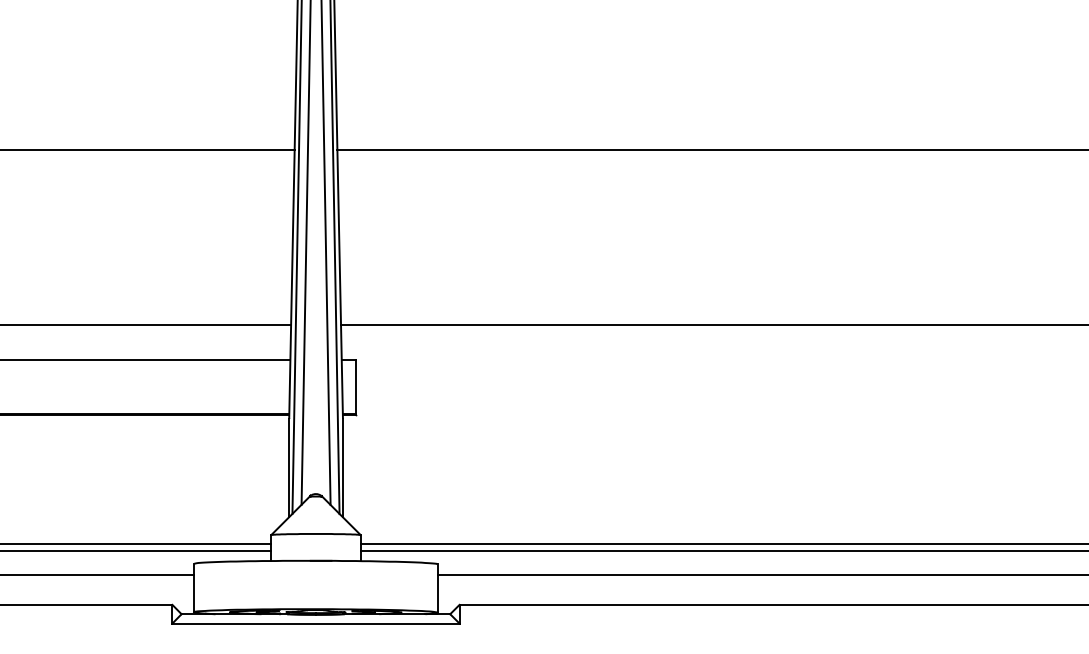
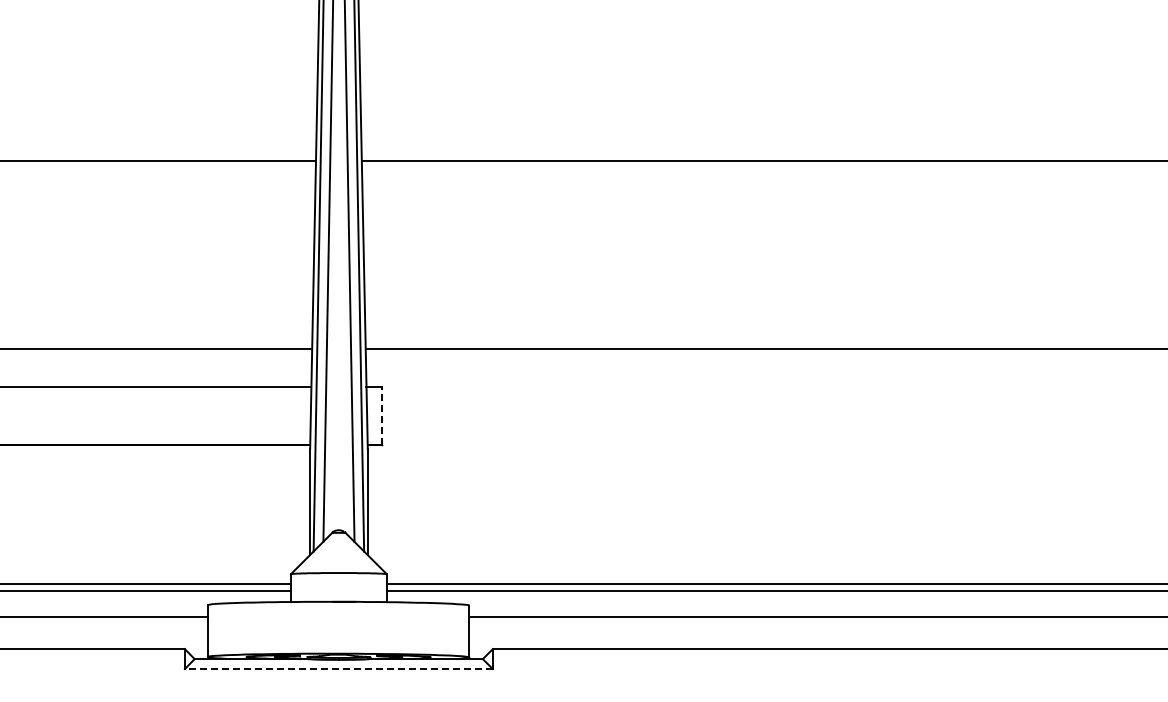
line: (356, 387) -> (382, 415), solid -> dashed
line: (315, 623) -> (338, 669), solid -> dashed

